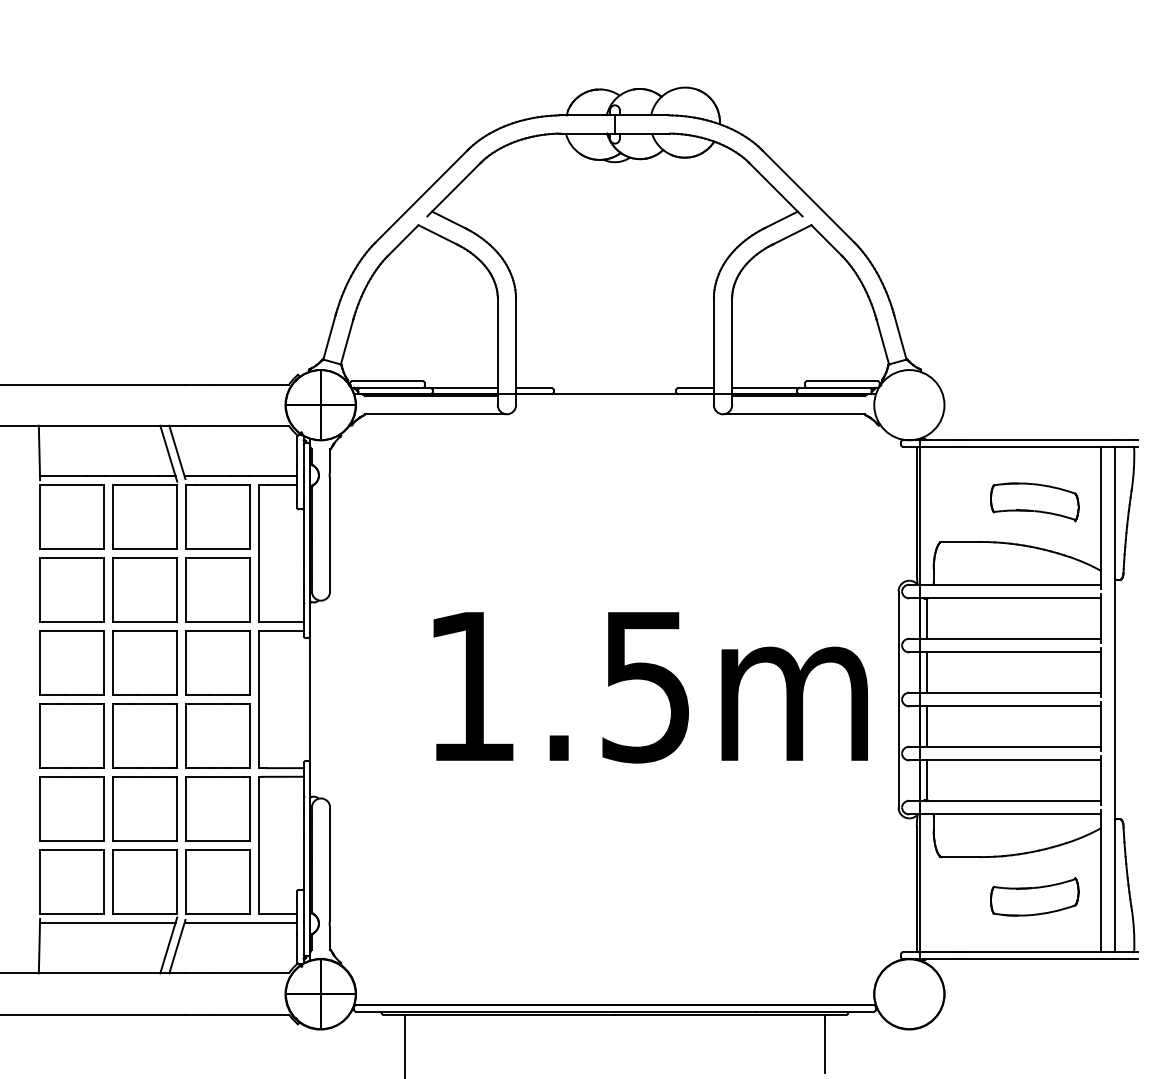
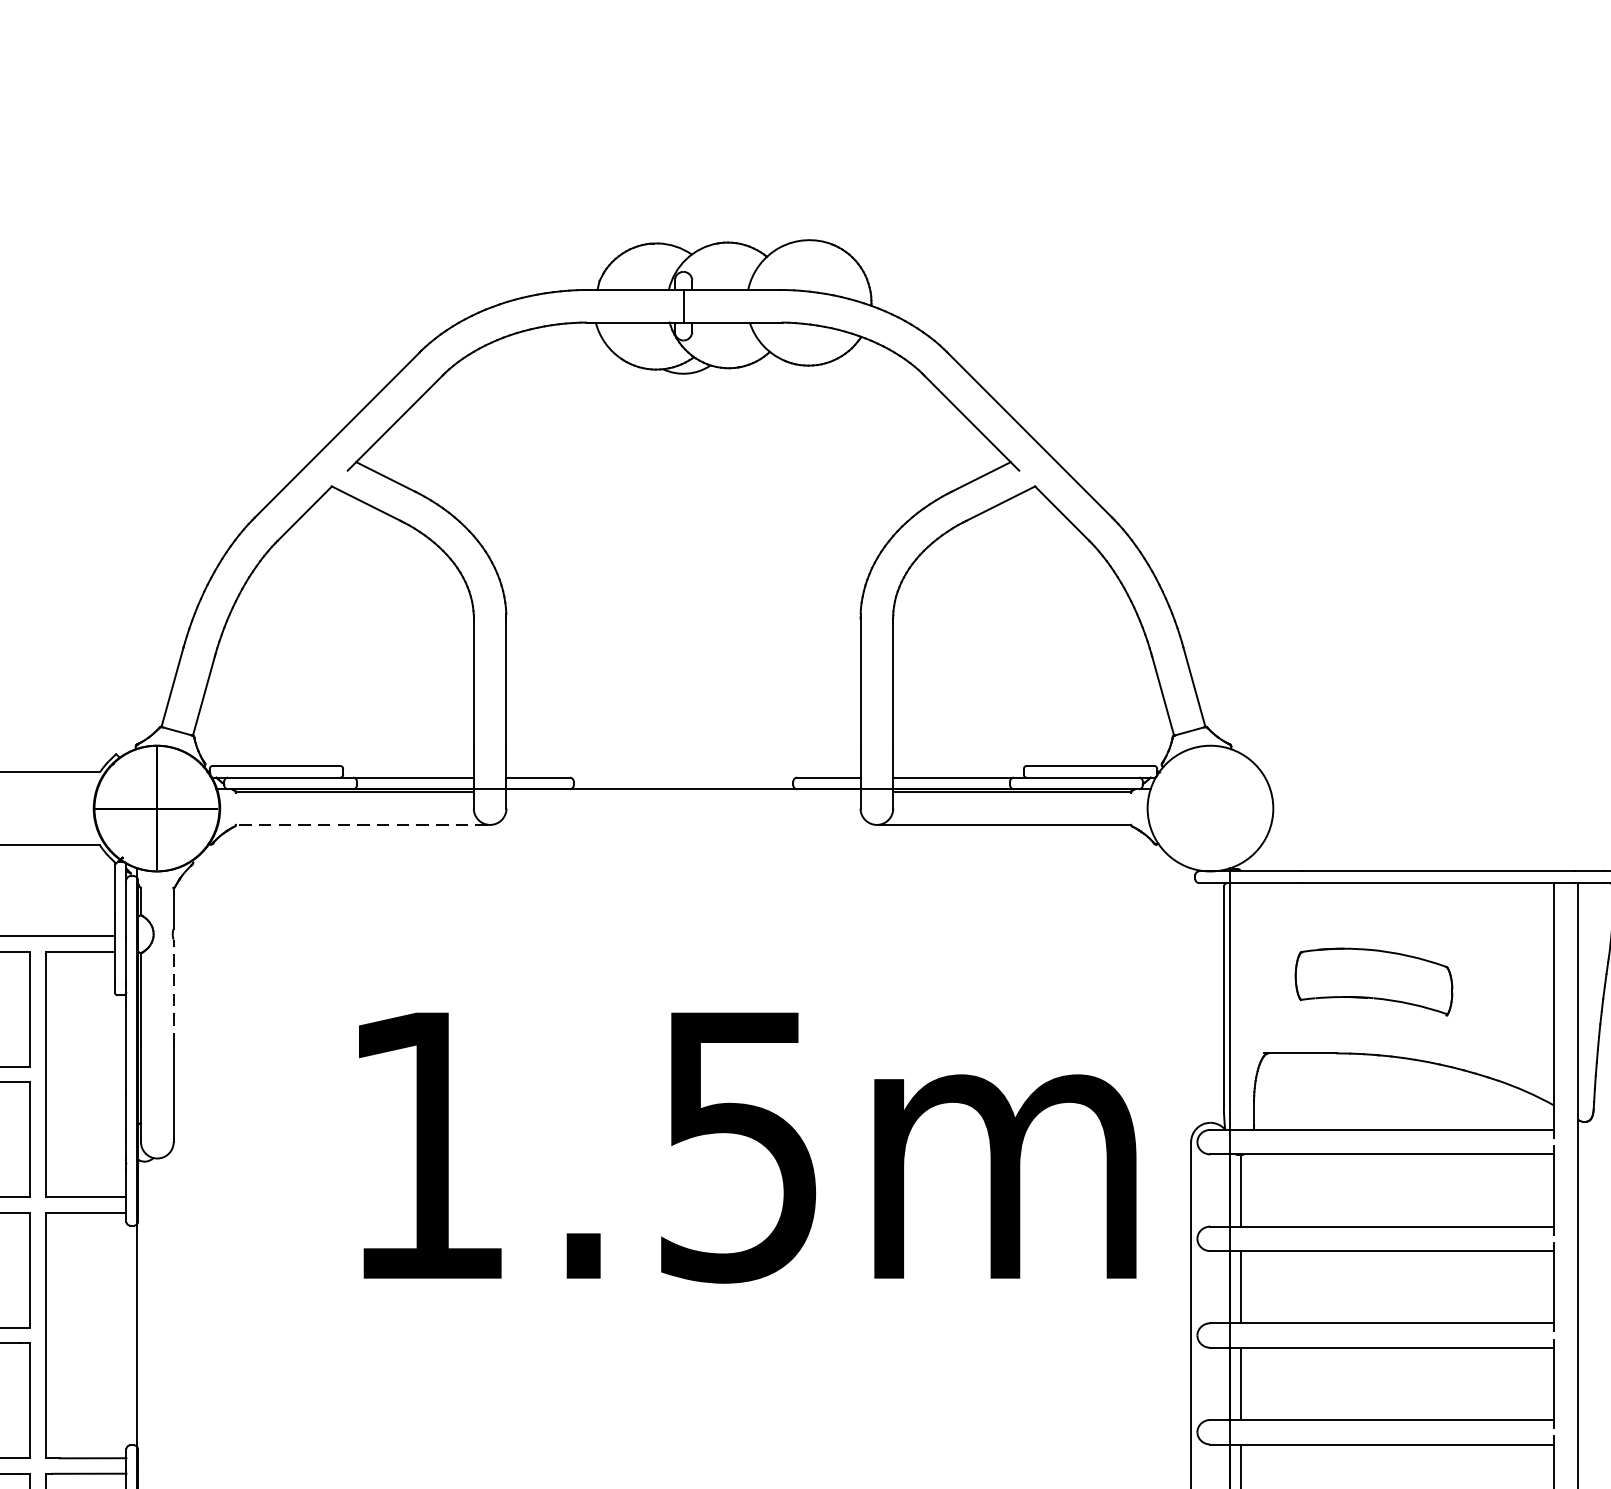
line: (434, 414) -> (360, 825), solid -> dashed
part: (1034, 502) -> (1373, 982), moved
line: (330, 507) -> (174, 991), solid -> dashed
text: (650, 687) -> (747, 1147), moved

